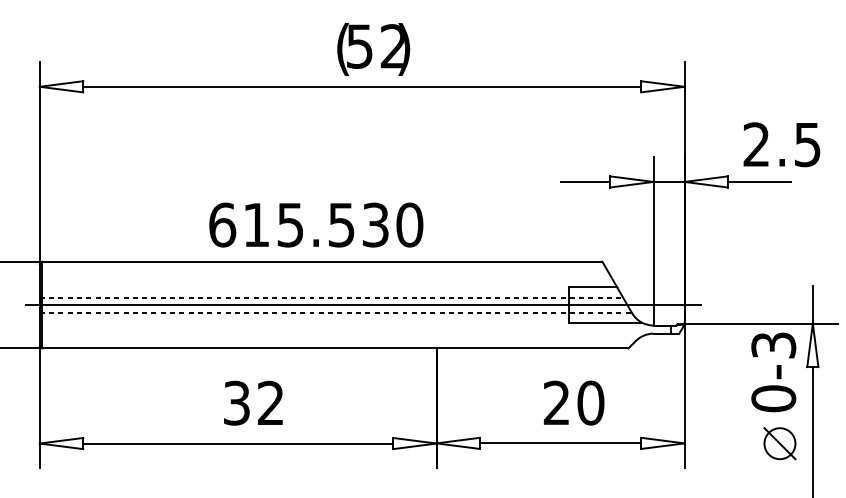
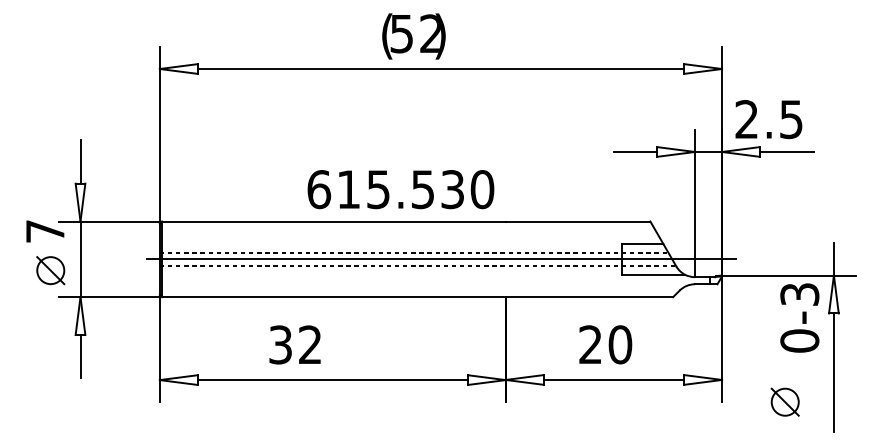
text: (373, 49) -> (413, 36), moved
text: (781, 144) -> (768, 119), moved
text: (252, 402) -> (294, 344), moved
text: (573, 402) -> (605, 344), moved
part: (779, 442) -> (784, 401), moved

